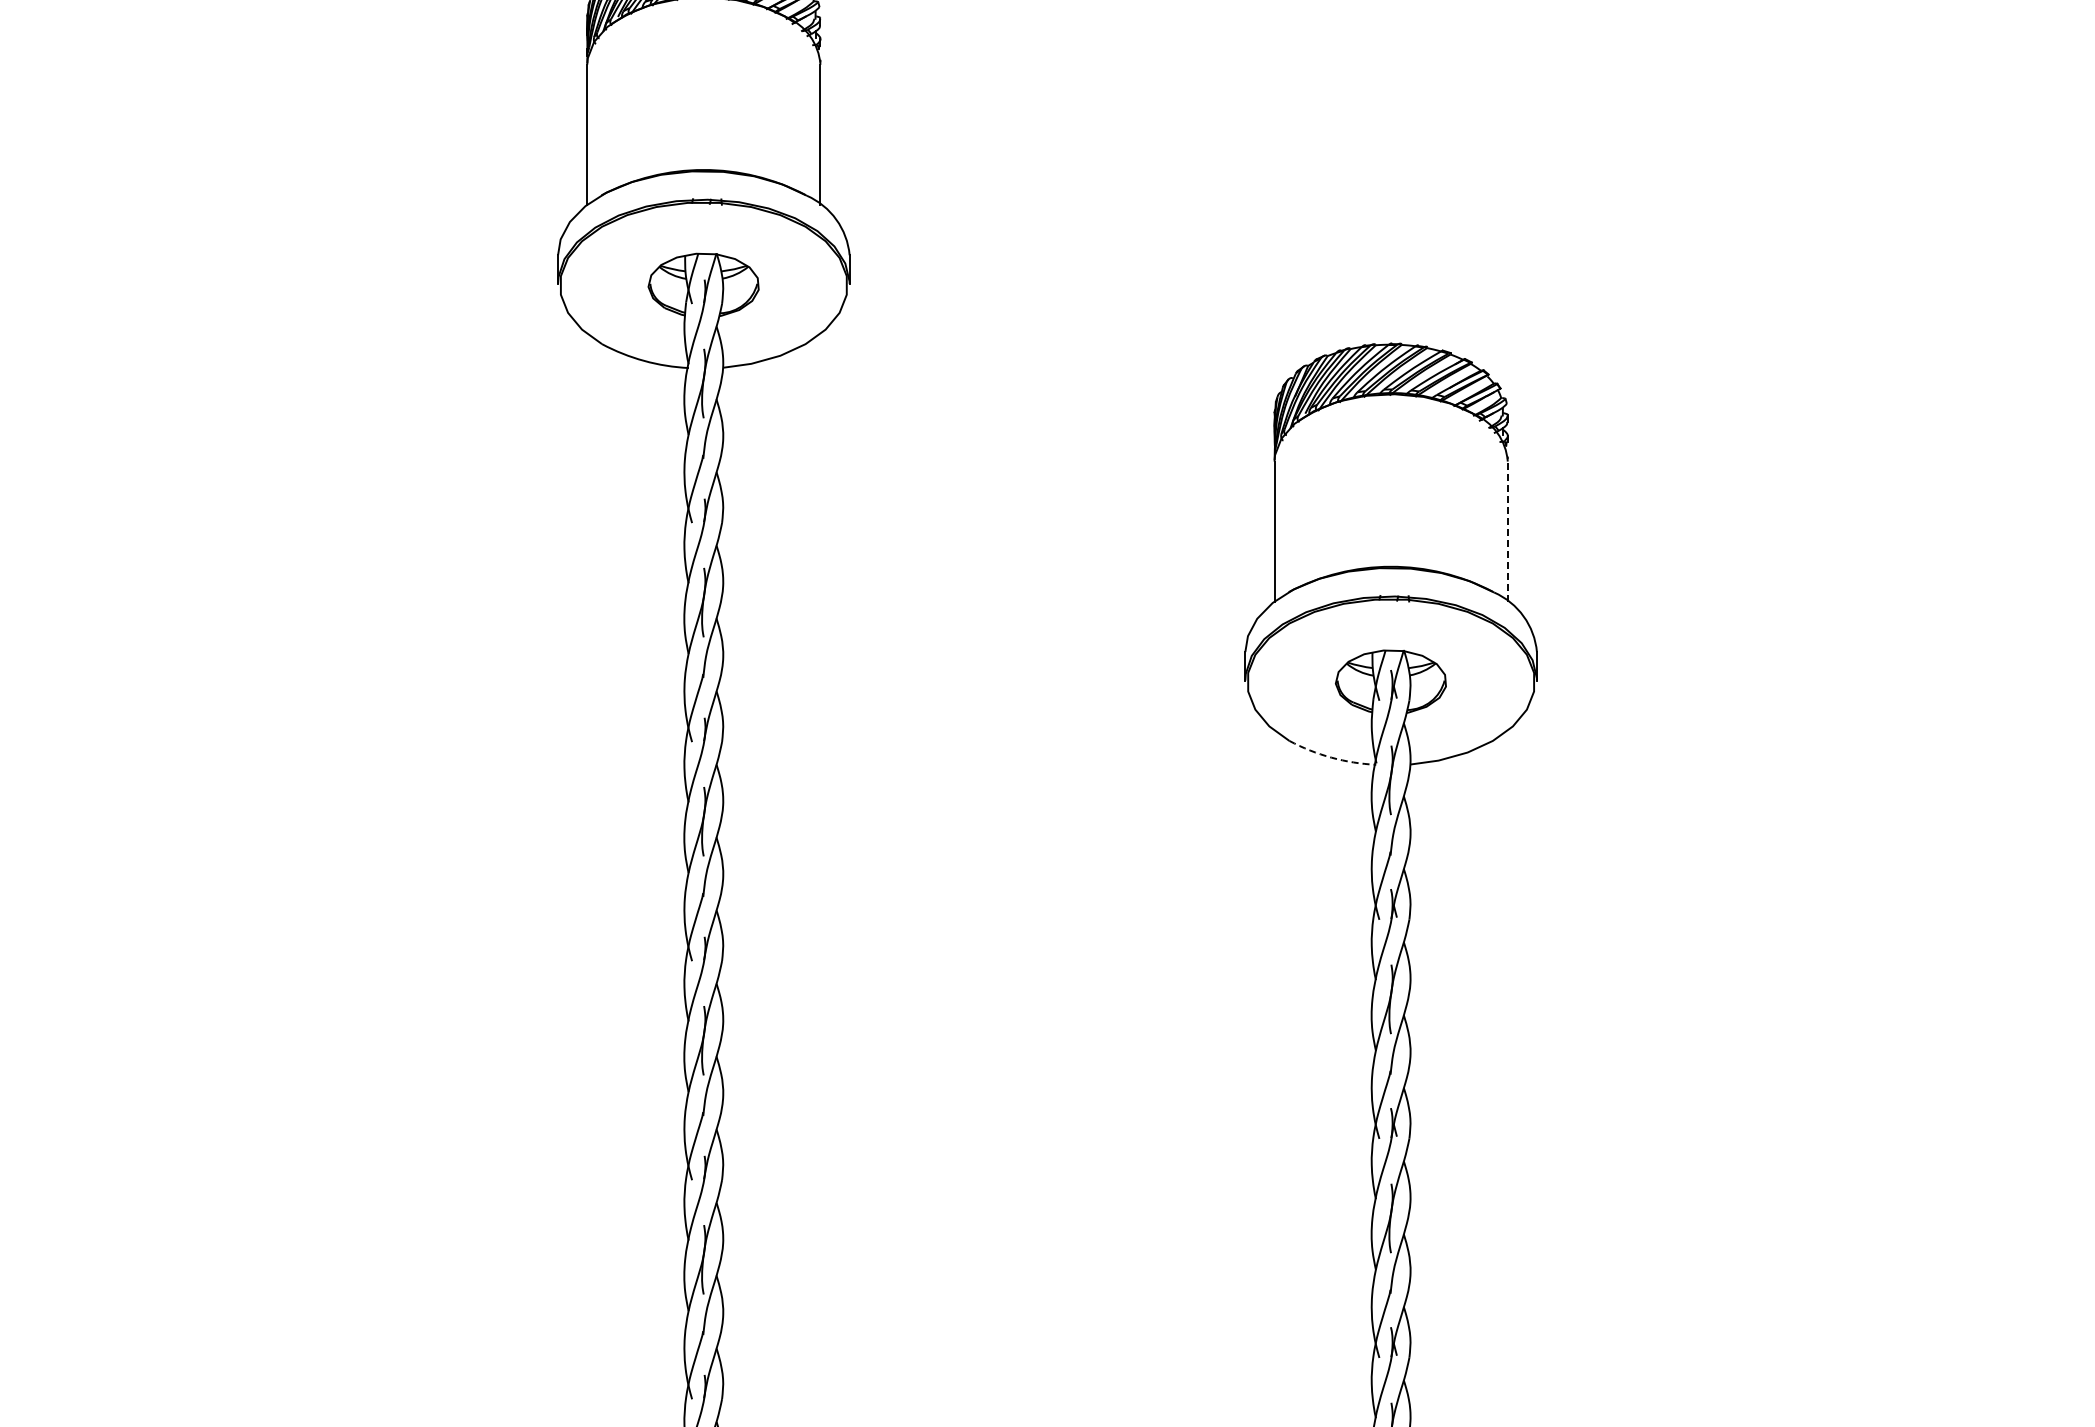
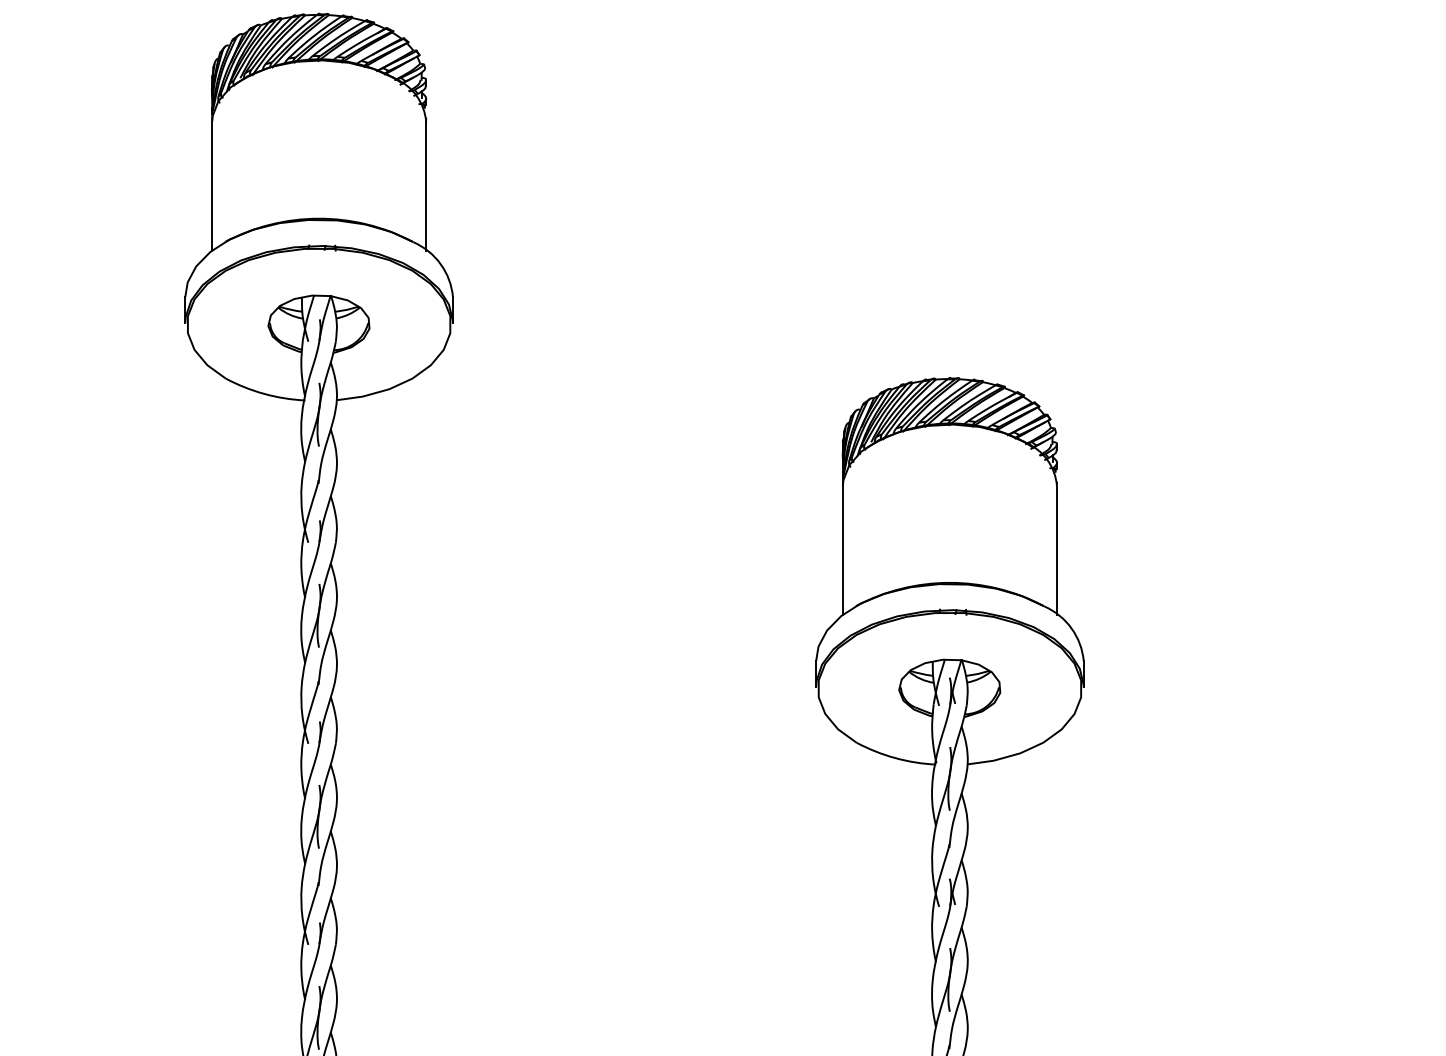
line: (1507, 531) -> (1056, 550), dashed -> solid
arc: (1331, 757) -> (895, 757), dashed -> solid

